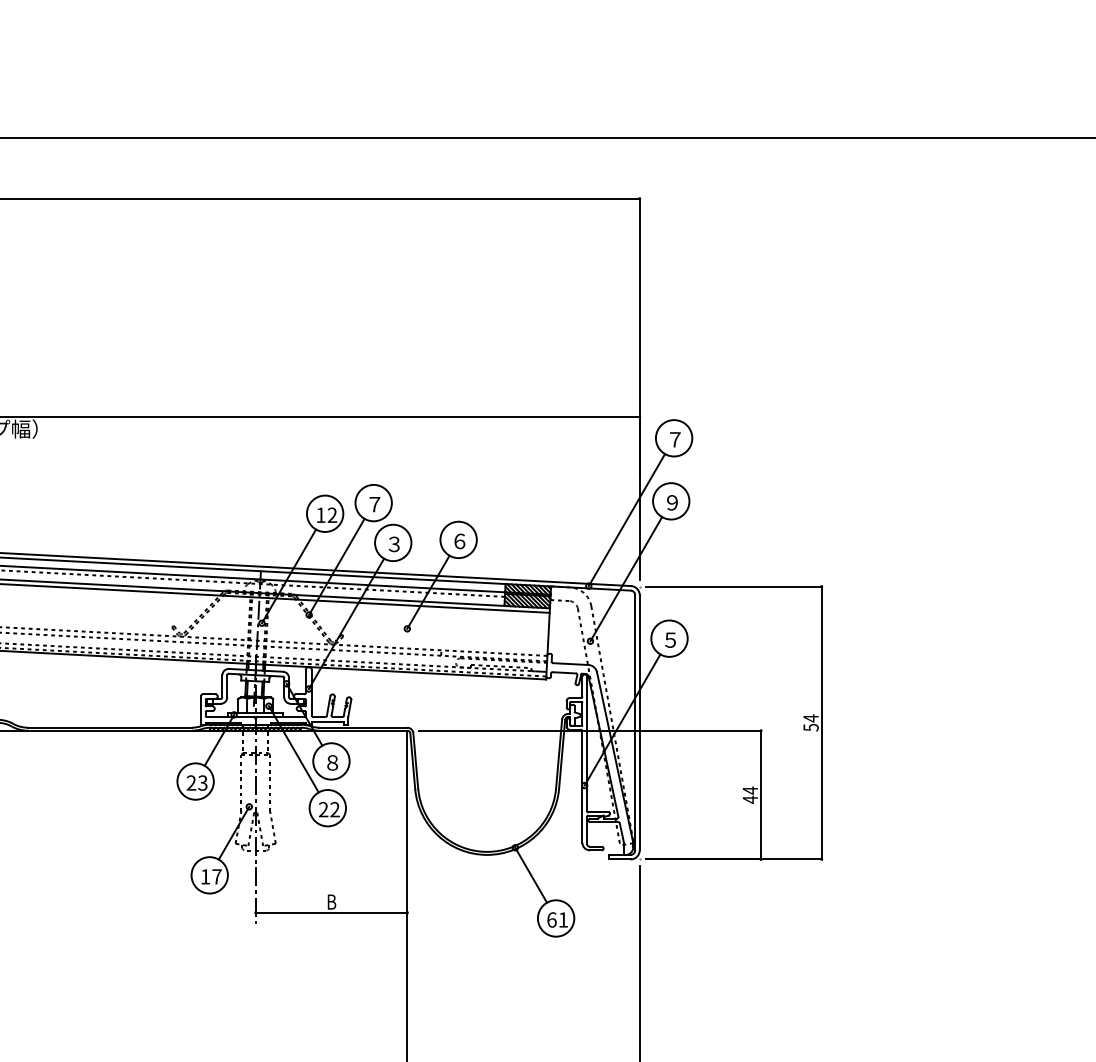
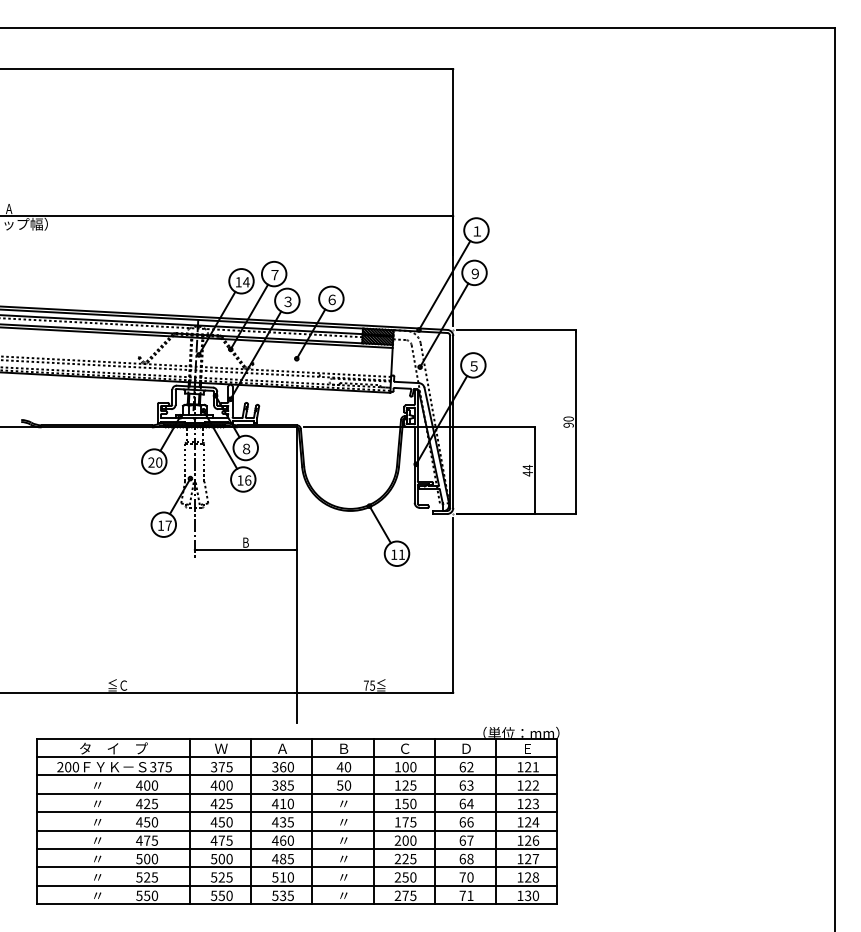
text: (674, 439) -> (476, 231), ７ -> １
text: (332, 515) -> (246, 282), 12 -> 14
text: (810, 722) -> (568, 421), 54 -> 90
text: (203, 782) -> (159, 462), 23 -> 20
text: (329, 809) -> (244, 480), 22 -> 16
text: (552, 919) -> (394, 554), 61 -> 11

